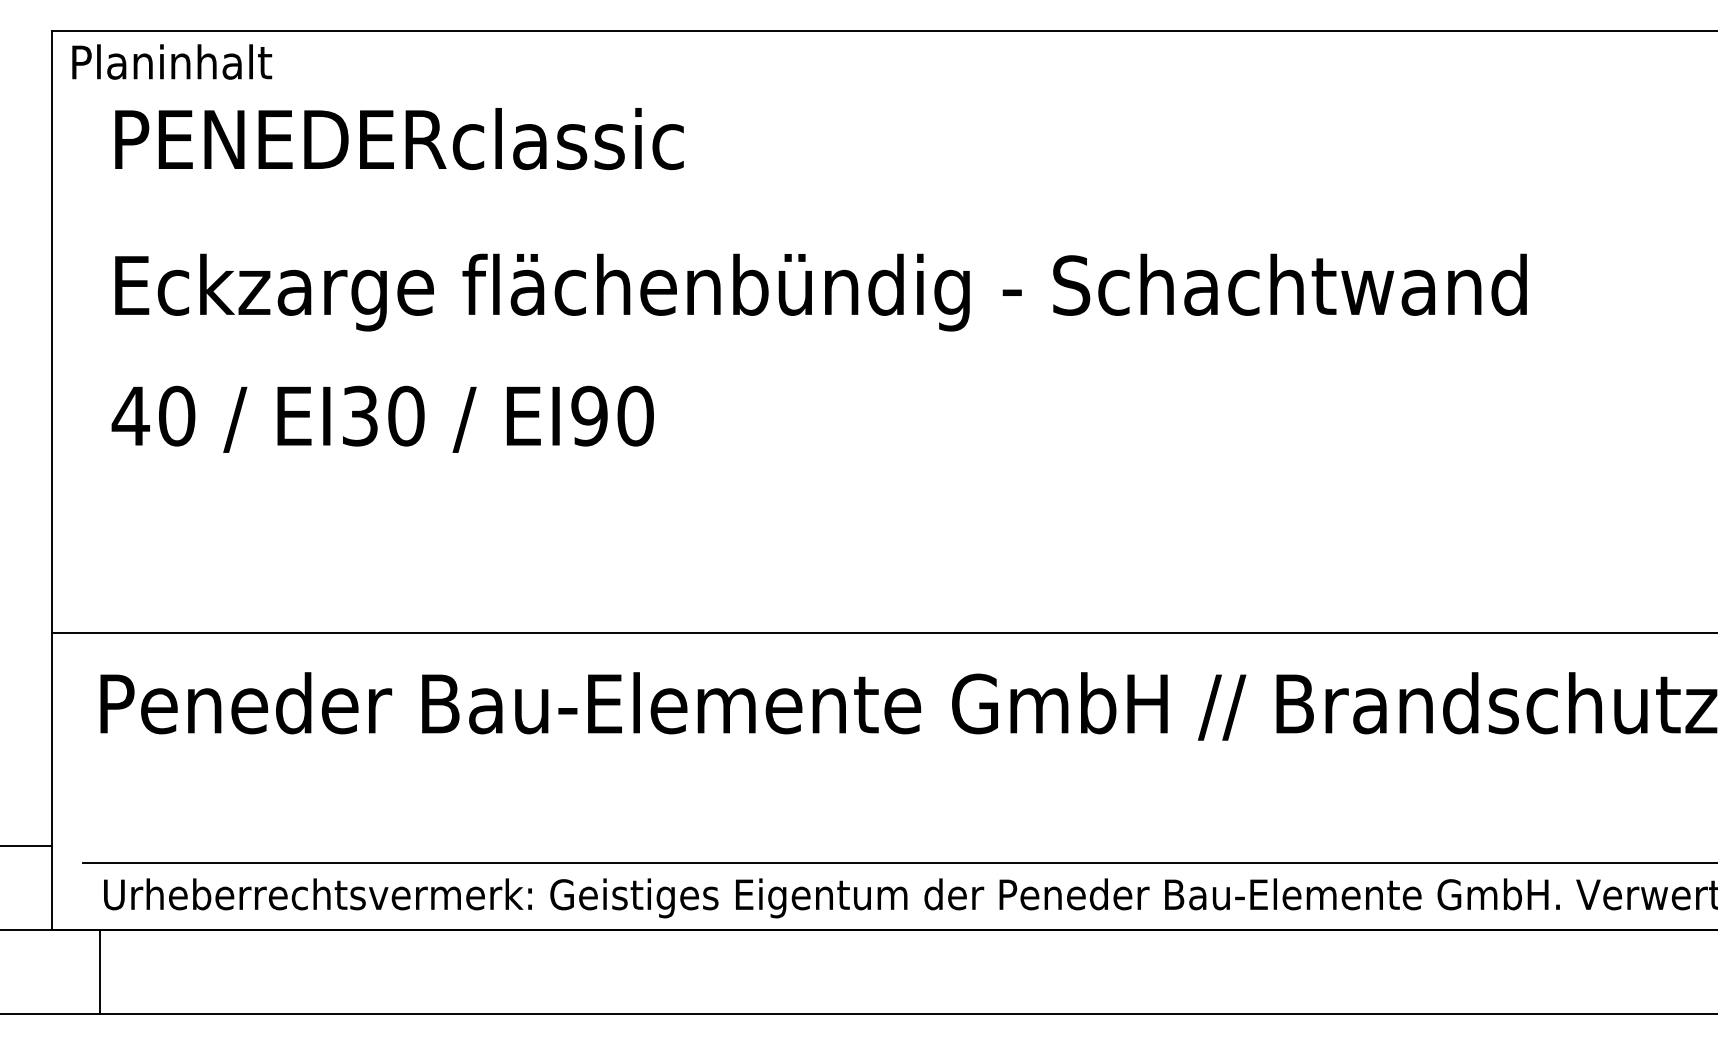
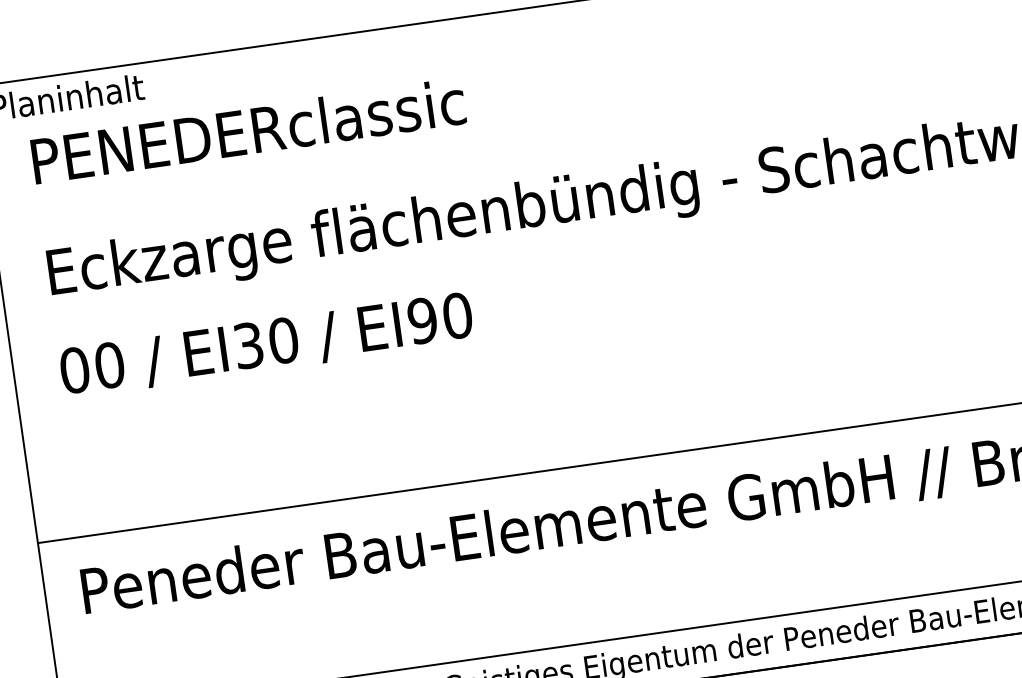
text: (130, 415) -> (74, 369), 40 -> 00

